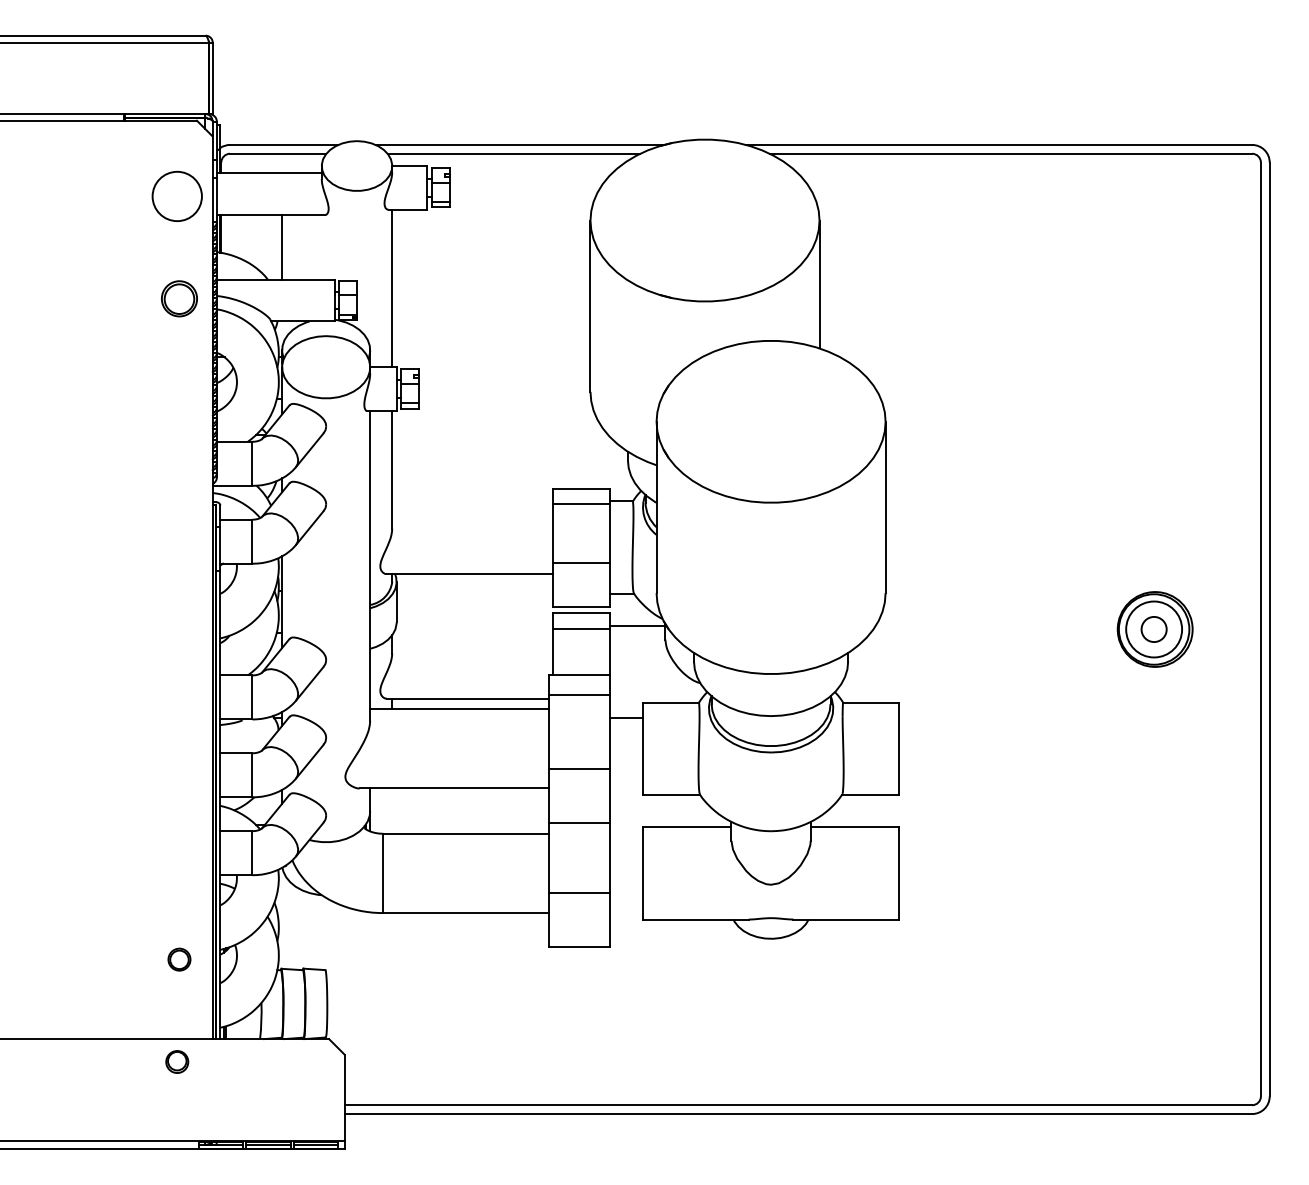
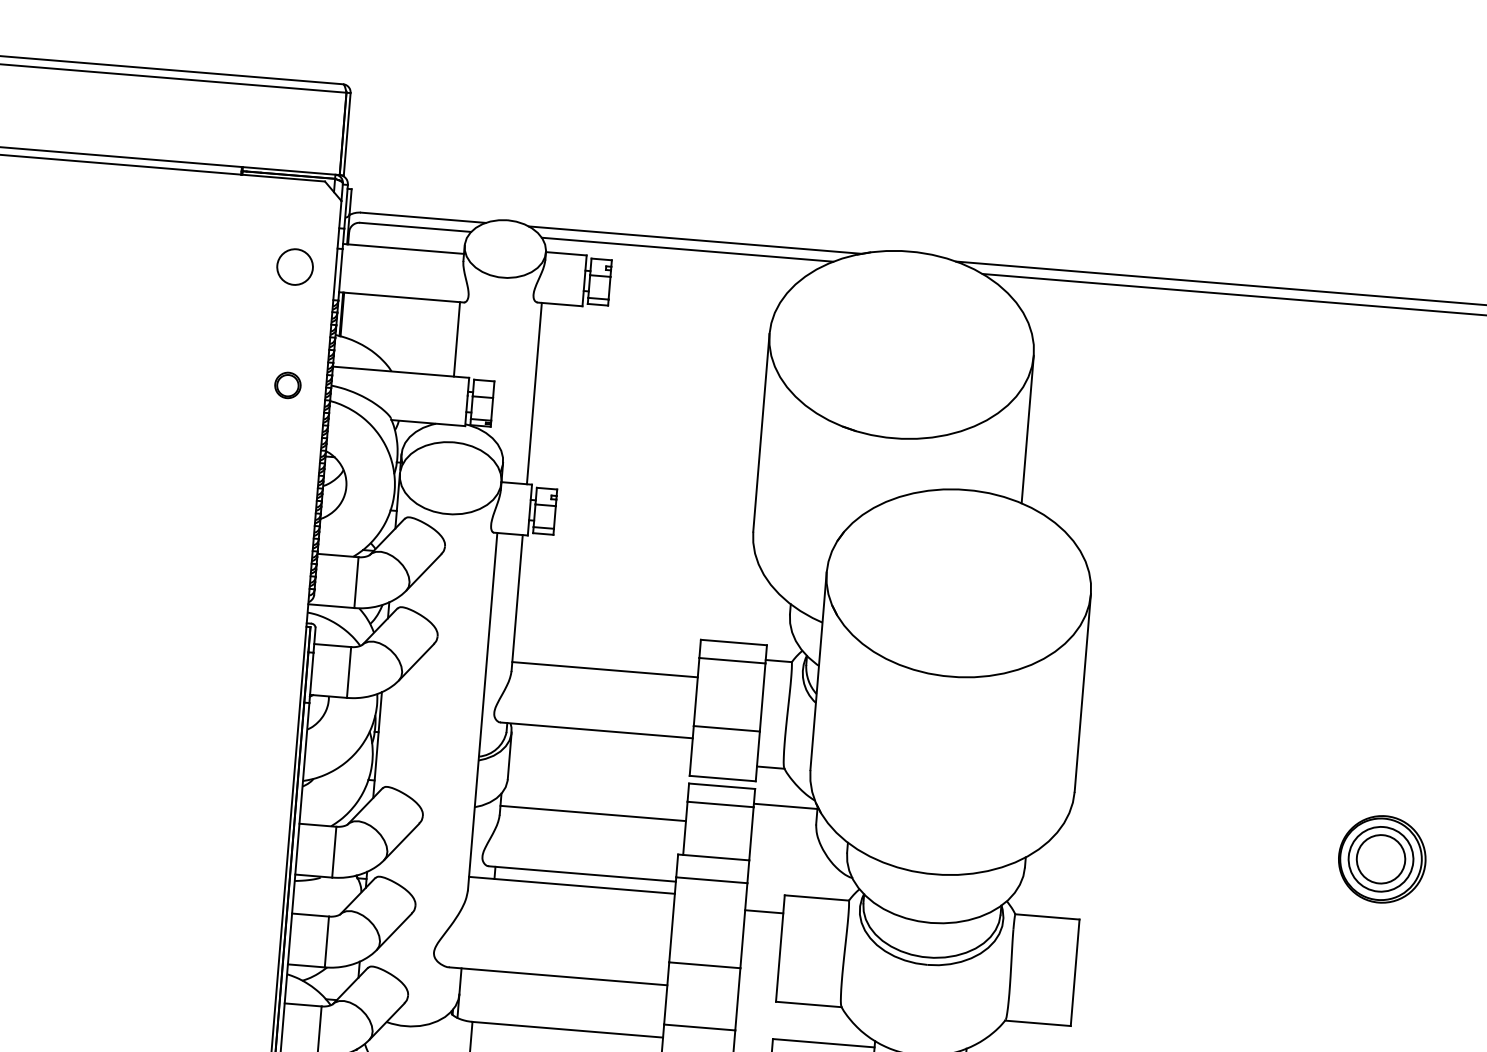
circle: (176, 196) -> (294, 267), size x0.62
line: (281, 247) -> (456, 339), moved
part: (179, 298) -> (287, 384), size x0.62
line: (472, 521) -> (604, 670), added
circle: (1154, 629) -> (1381, 859), size x1.67
line: (472, 645) -> (593, 813), added

